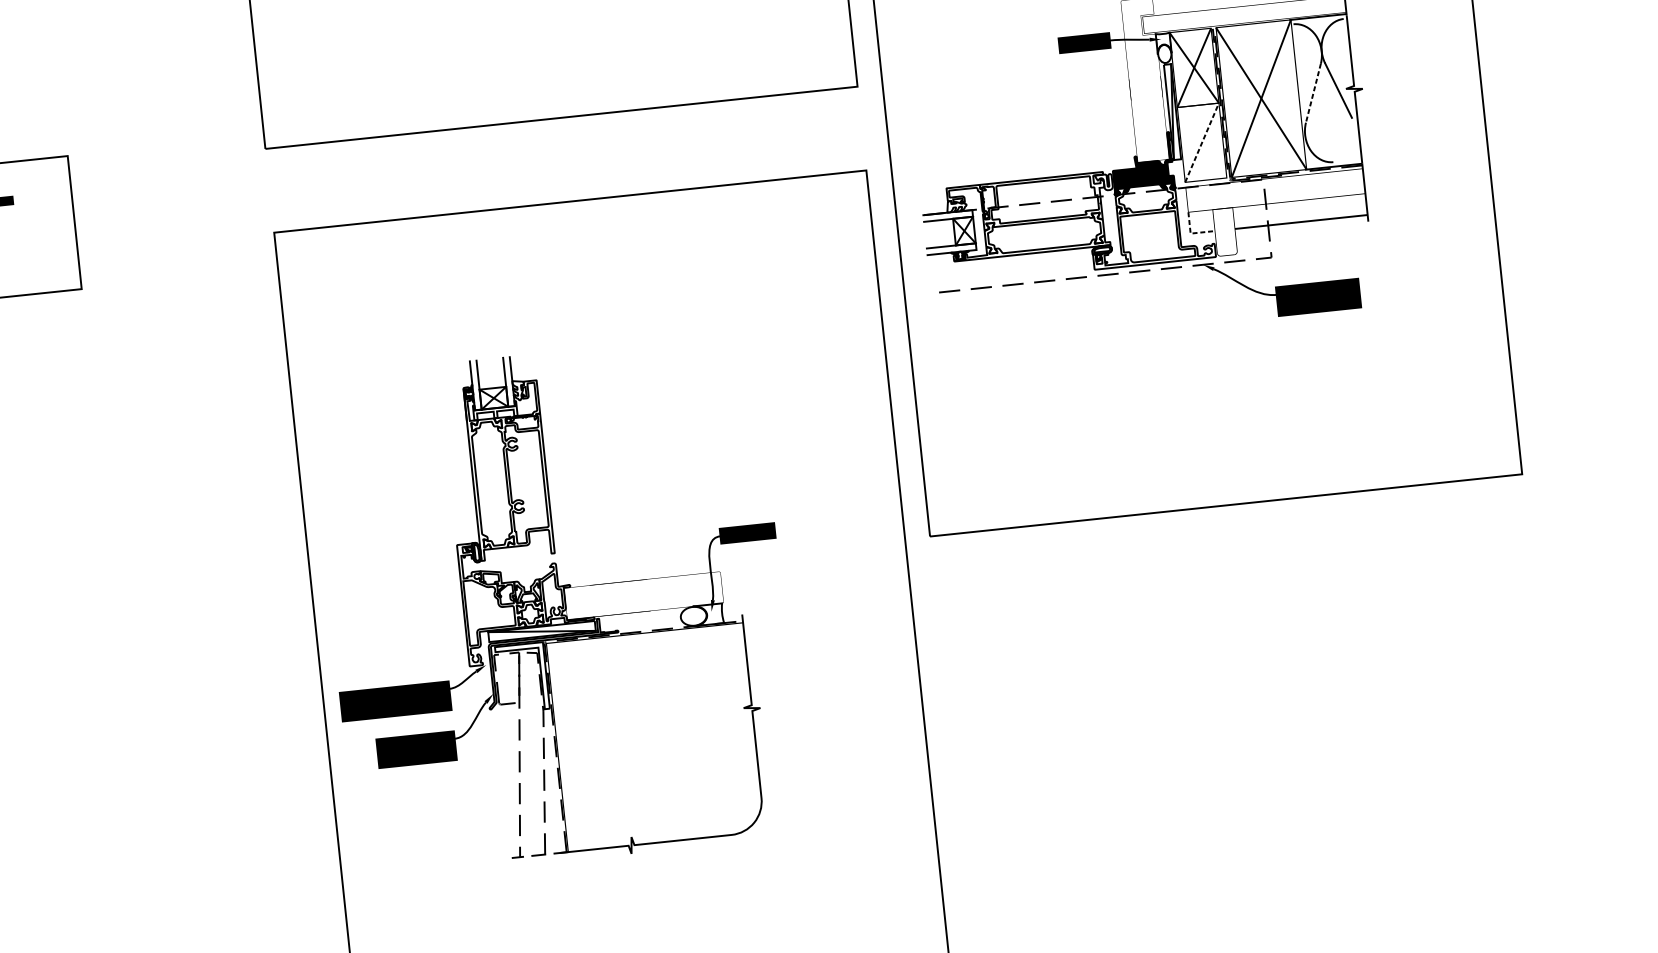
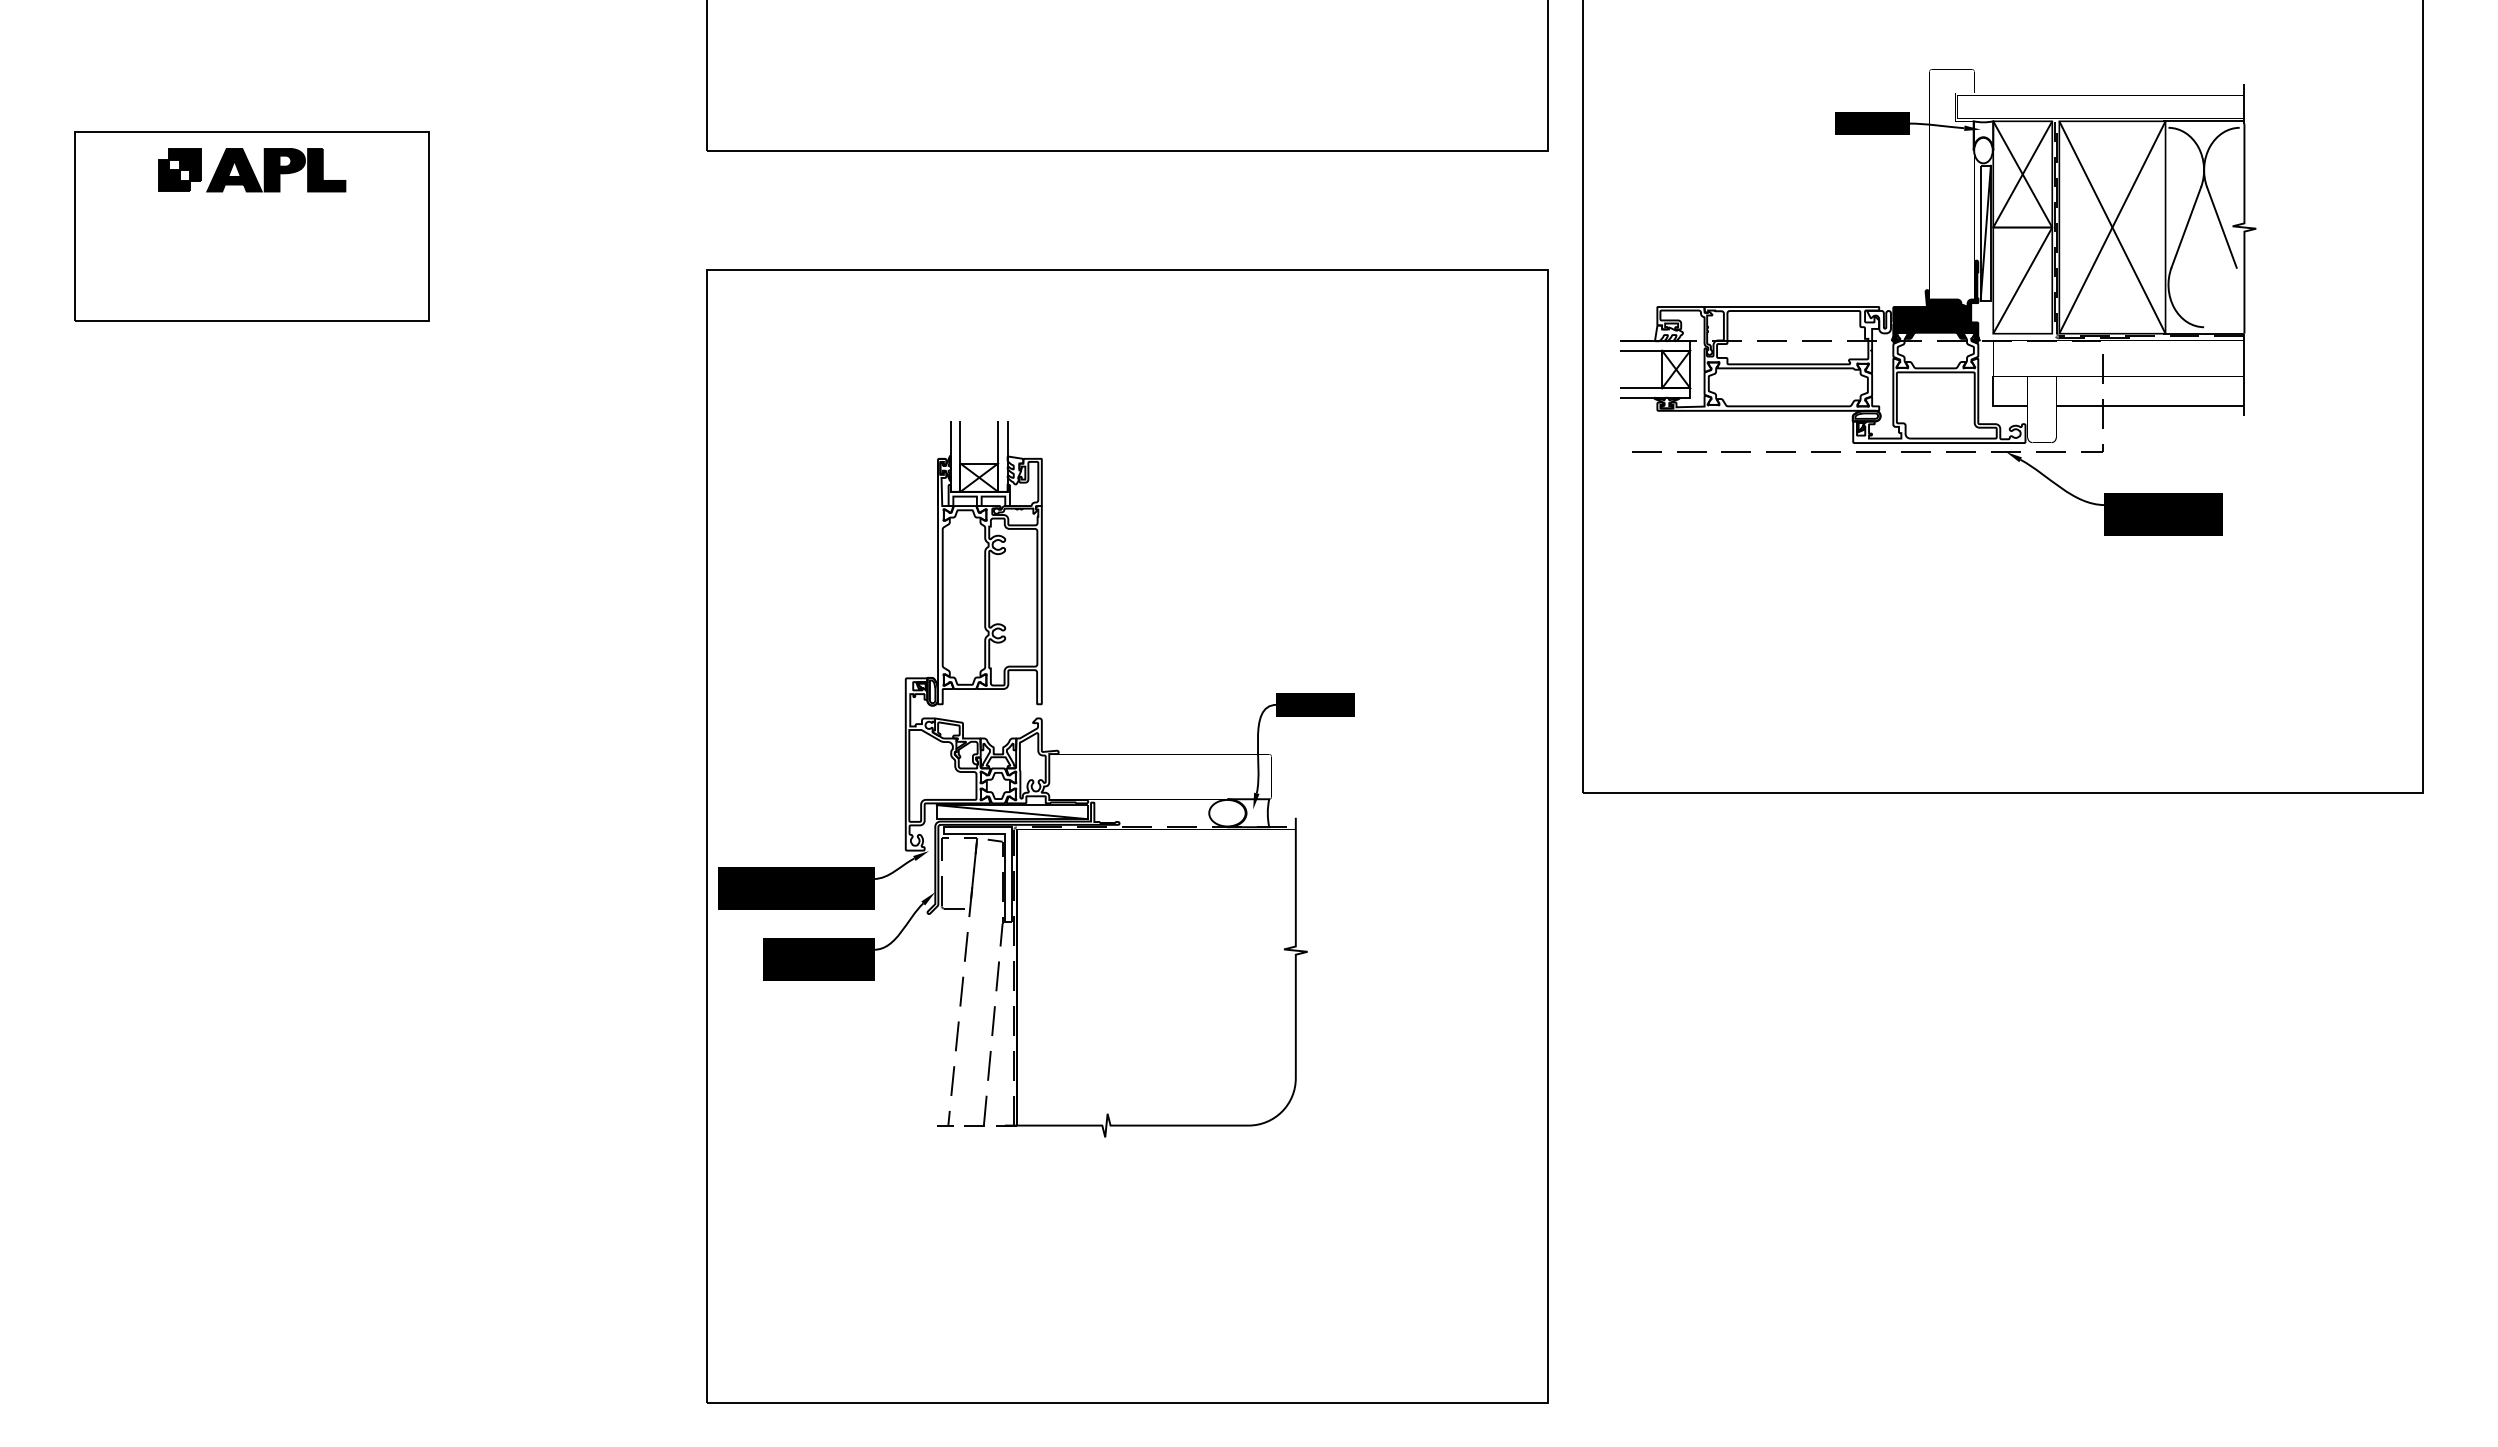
line: (1313, 93) -> (2186, 227), dashed -> solid
line: (1201, 142) -> (2022, 280), dashed -> solid
line: (1192, 233) -> (1995, 406), dashed -> solid
part: (556, 606) -> (1036, 779), moved

